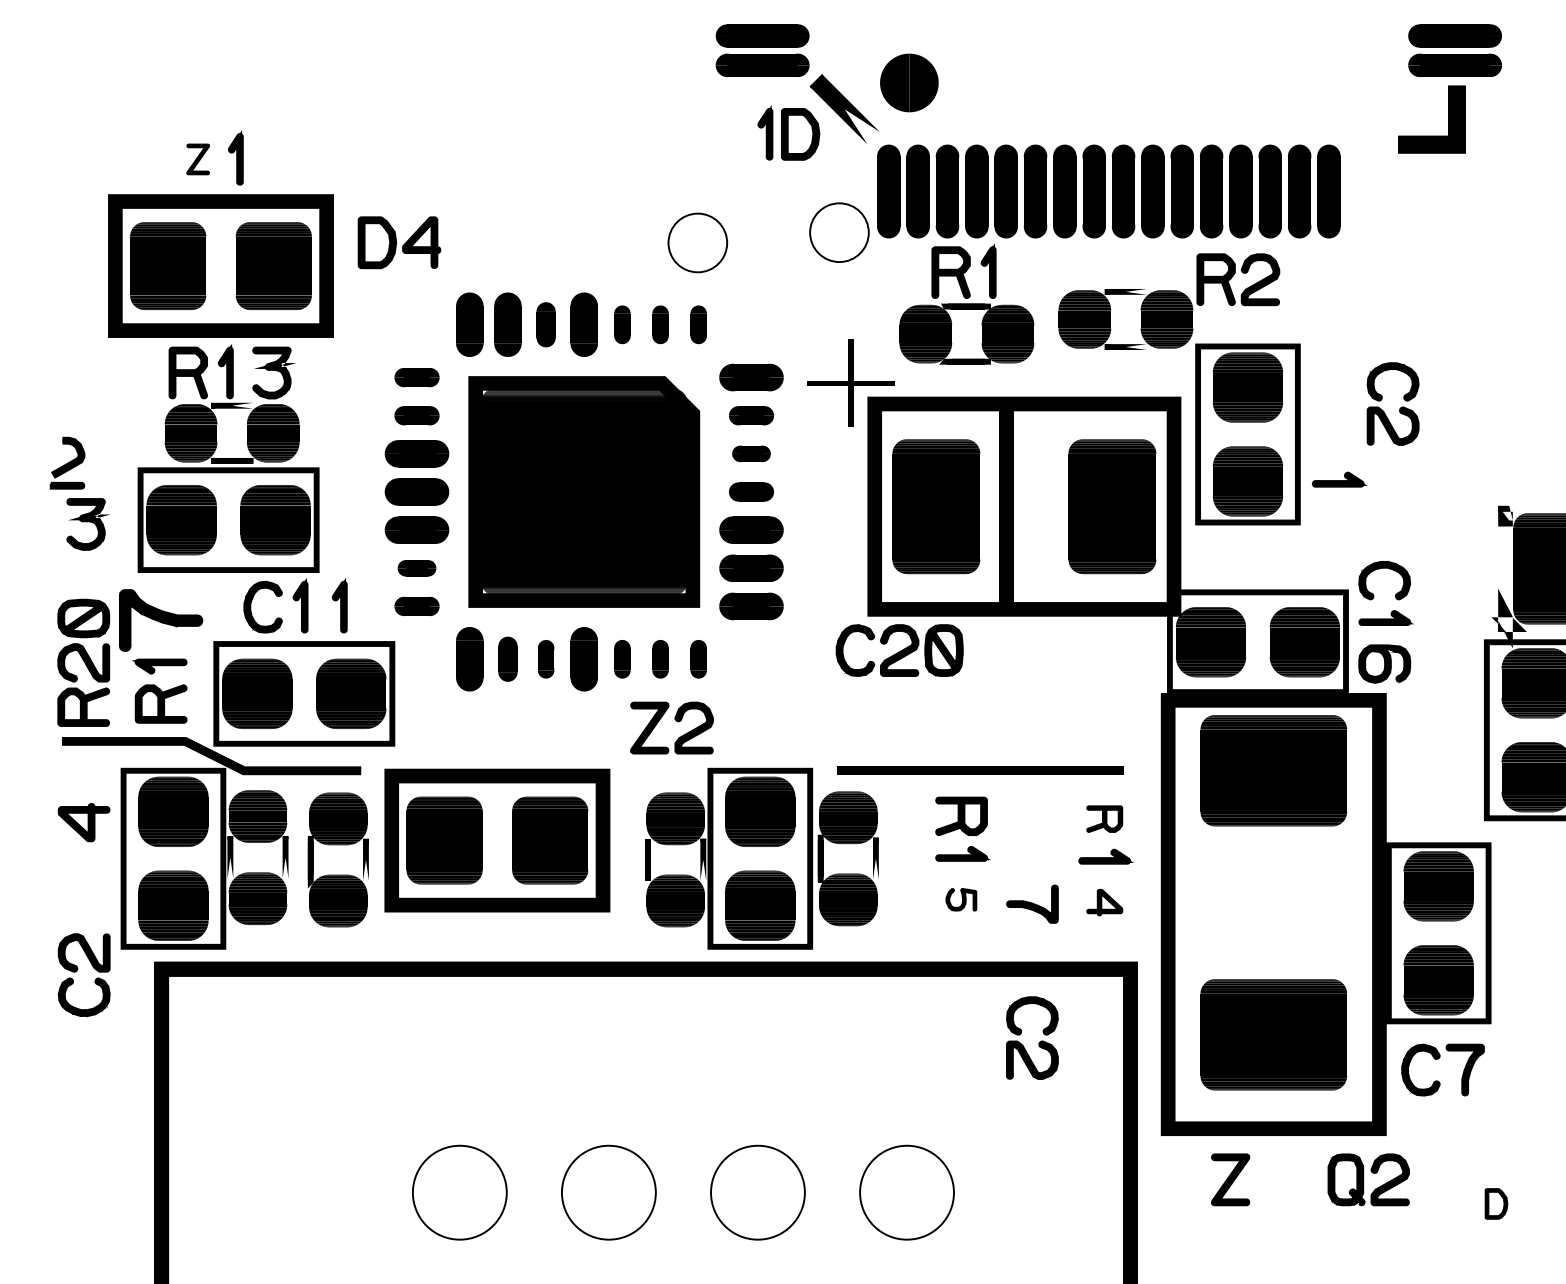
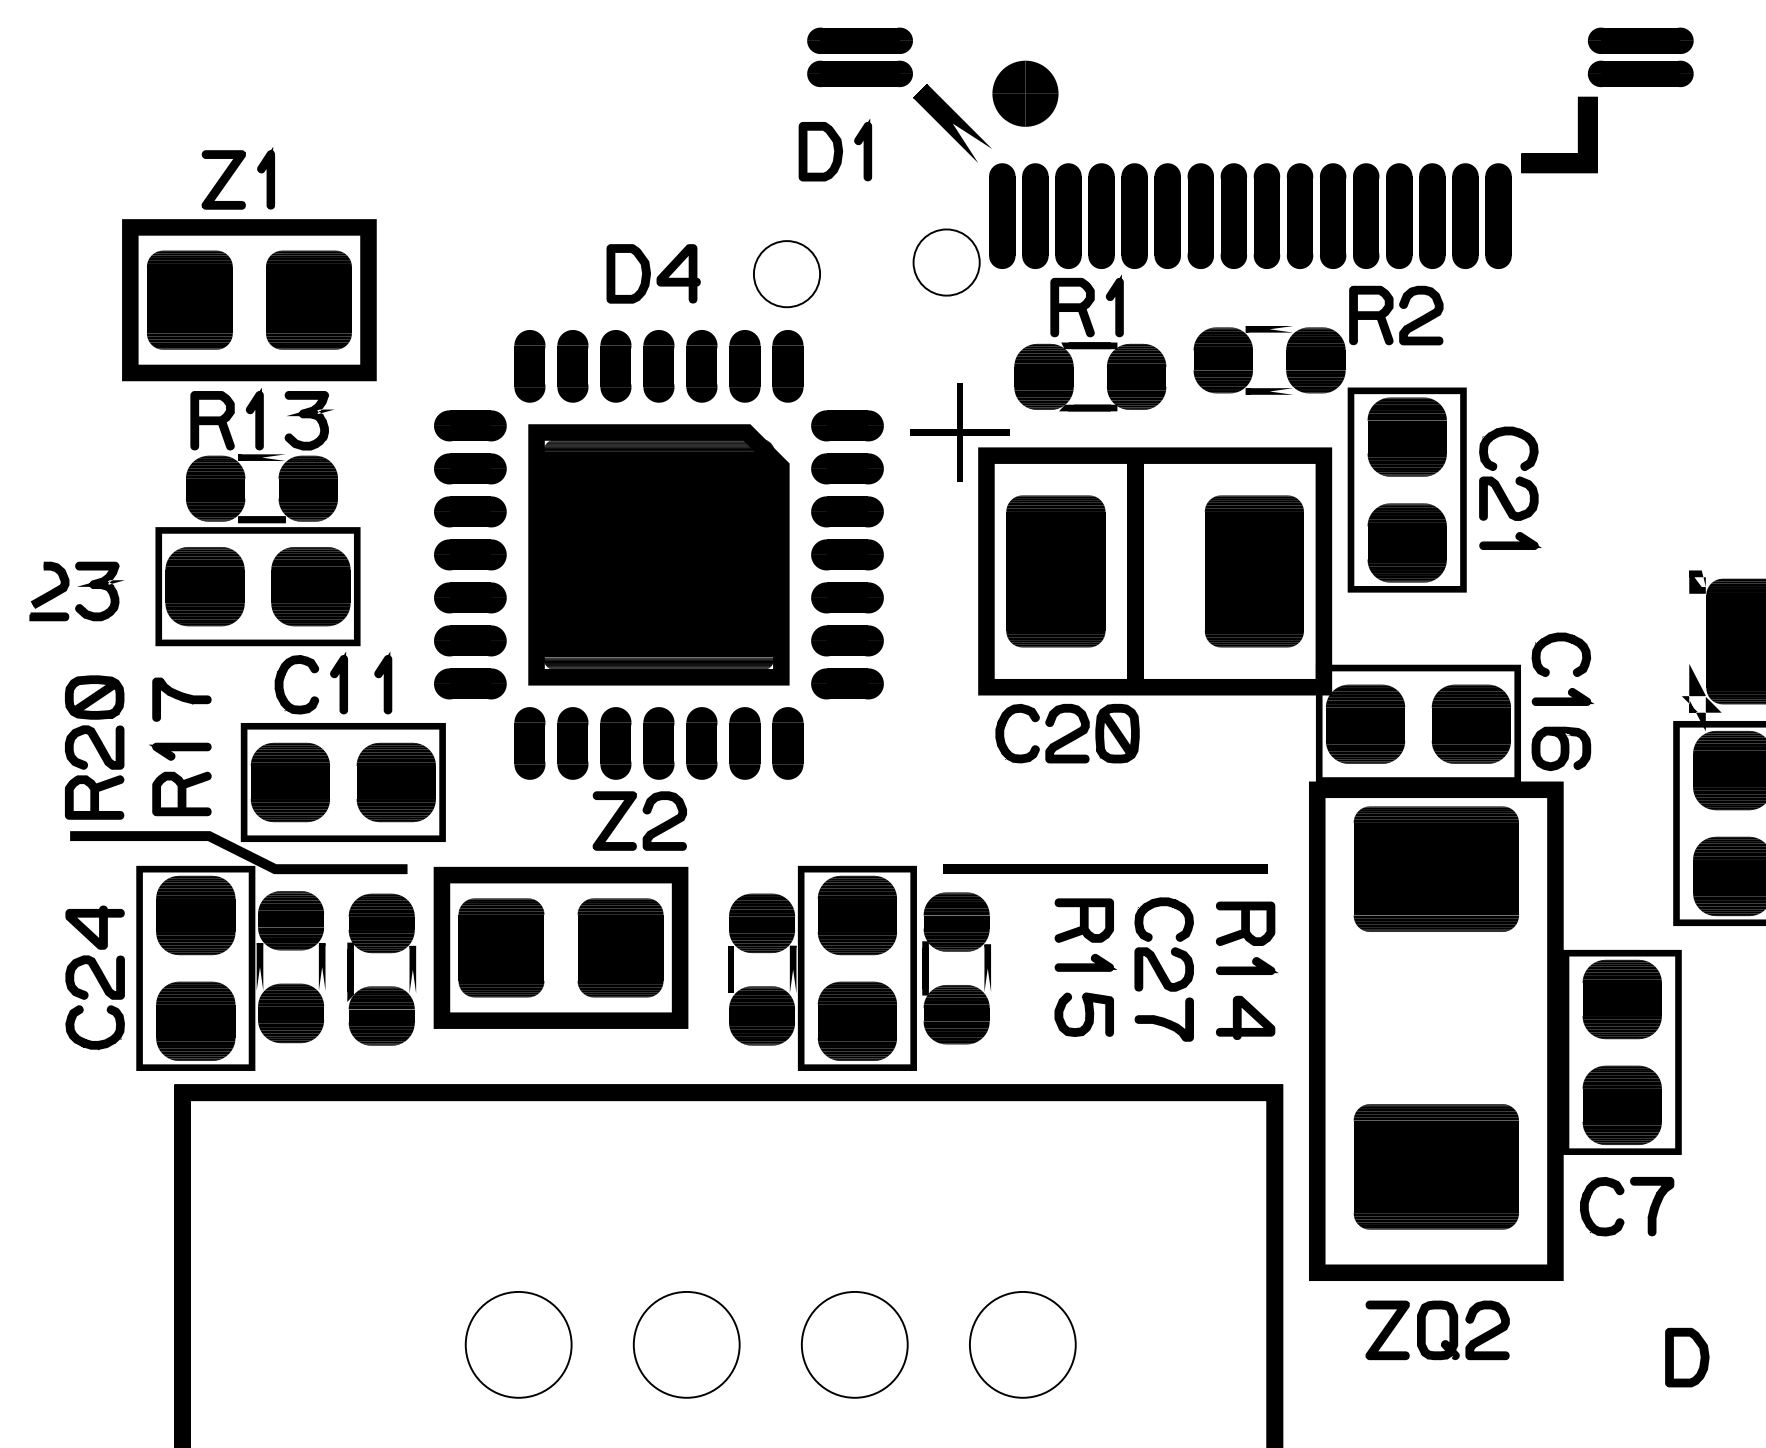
part: (1447, 119) -> (1577, 134), moved
part: (800, 134) -> (820, 151), moved
part: (198, 159) -> (223, 179), size x1.67
part: (399, 242) -> (653, 273), moved
part: (545, 324) -> (615, 366), size x1.43
part: (622, 324) -> (701, 366), size x1.67
part: (660, 324) -> (744, 366), size x1.67
part: (698, 324) -> (787, 366), size x1.67
part: (417, 377) -> (470, 425), size x1.43
part: (1399, 409) -> (1515, 479), moved
part: (417, 415) -> (470, 468), size x1.43
part: (751, 415) -> (847, 468), size x1.43
part: (751, 453) -> (847, 511), size x1.67
part: (67, 463) -> (49, 591), moved
part: (751, 491) -> (847, 554), size x1.43
part: (417, 567) -> (470, 640), size x1.67
part: (417, 606) -> (470, 683), size x1.43
part: (160, 620) -> (181, 699), size x0.62
part: (899, 650) -> (1067, 733), moved
part: (507, 659) -> (572, 743), size x1.43
part: (545, 659) -> (615, 743), size x1.67
part: (622, 659) -> (701, 743), size x1.67
part: (660, 659) -> (744, 743), size x1.67
part: (698, 659) -> (787, 743), size x1.67
part: (676, 721) -> (644, 813), moved
part: (1104, 818) -> (1245, 923), size x1.43
part: (960, 899) -> (1083, 1014), size x1.67
part: (1104, 902) -> (1245, 1017), size x1.43
part: (77, 971) -> (87, 998), moved
part: (1038, 1042) -> (1171, 949), moved
part: (1368, 1179) -> (1463, 1330), moved
part: (1496, 1203) -> (1687, 1357), size x1.67

